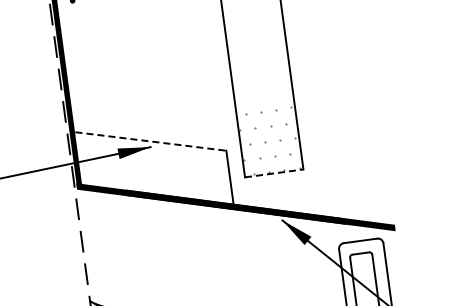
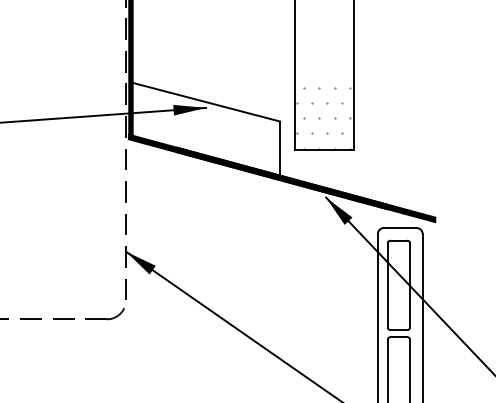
line: (151, 141) -> (207, 102), dashed -> solid
line: (274, 173) -> (324, 150), dashed -> solid

